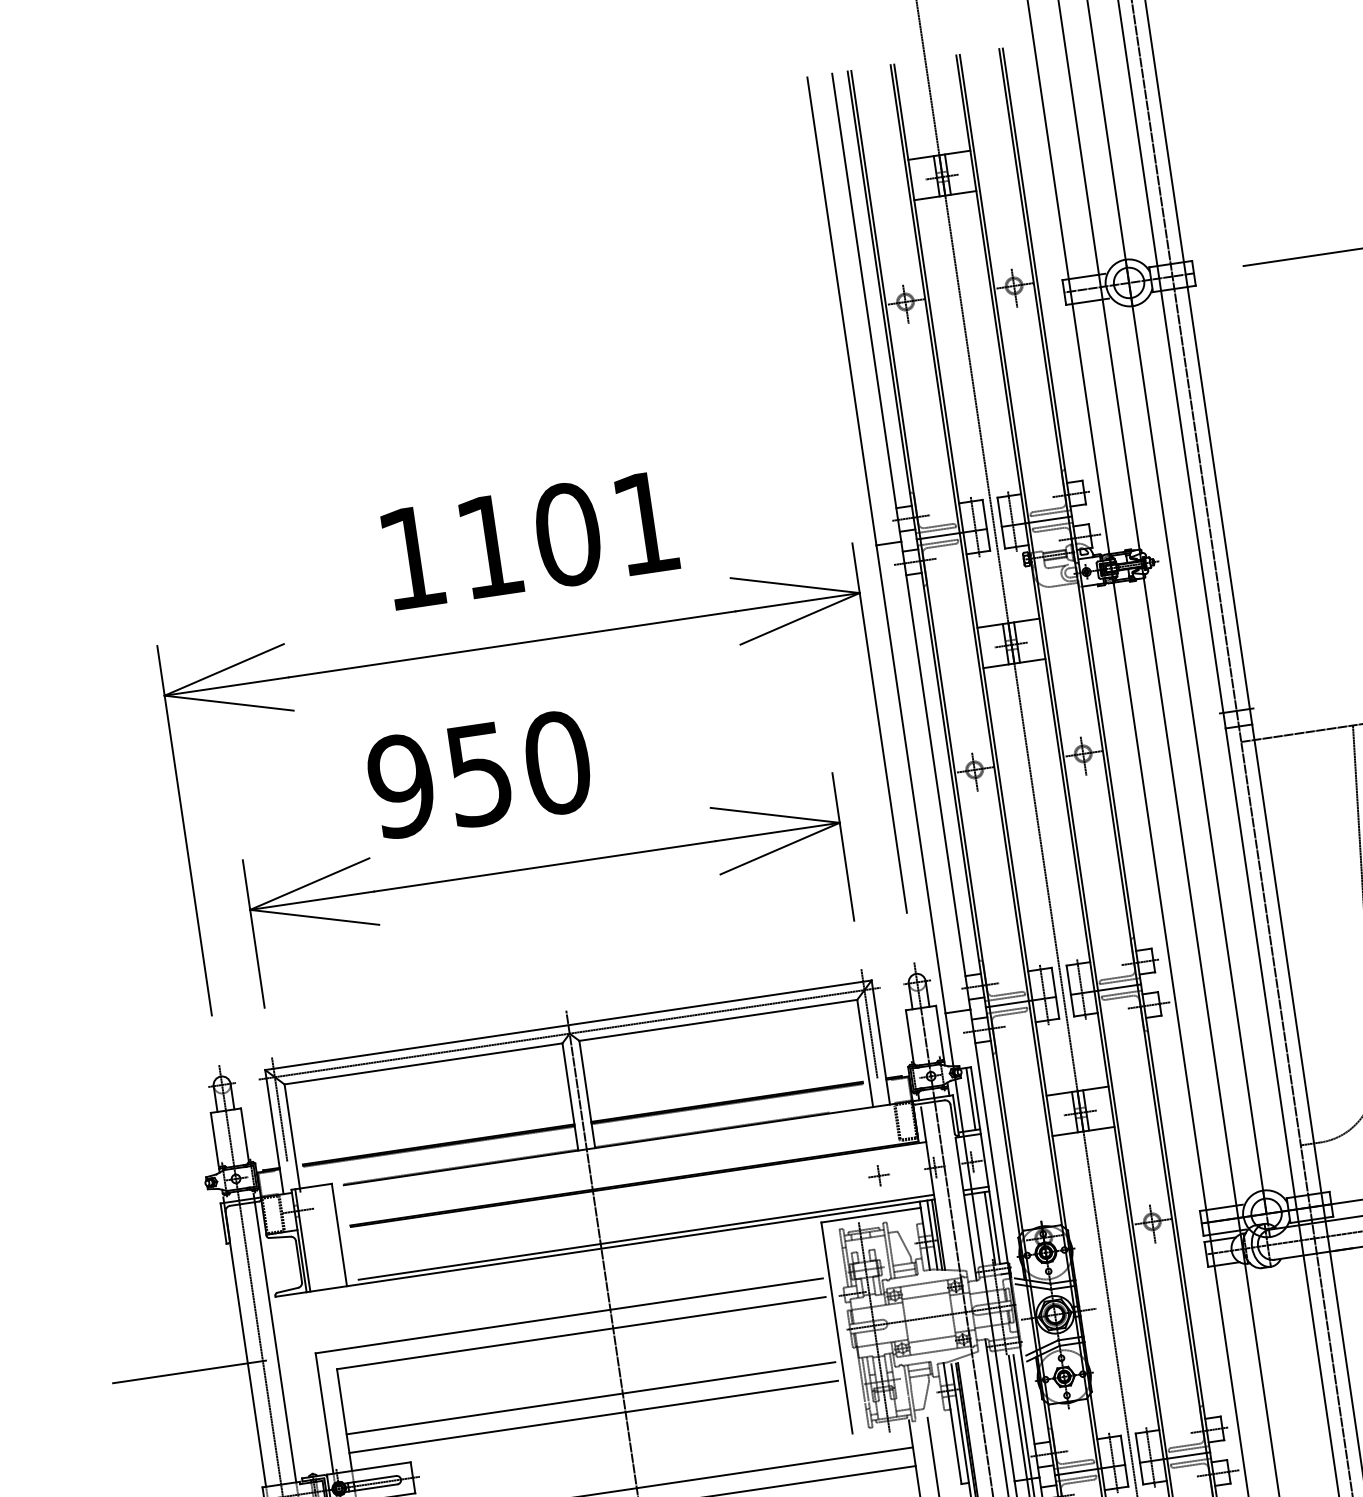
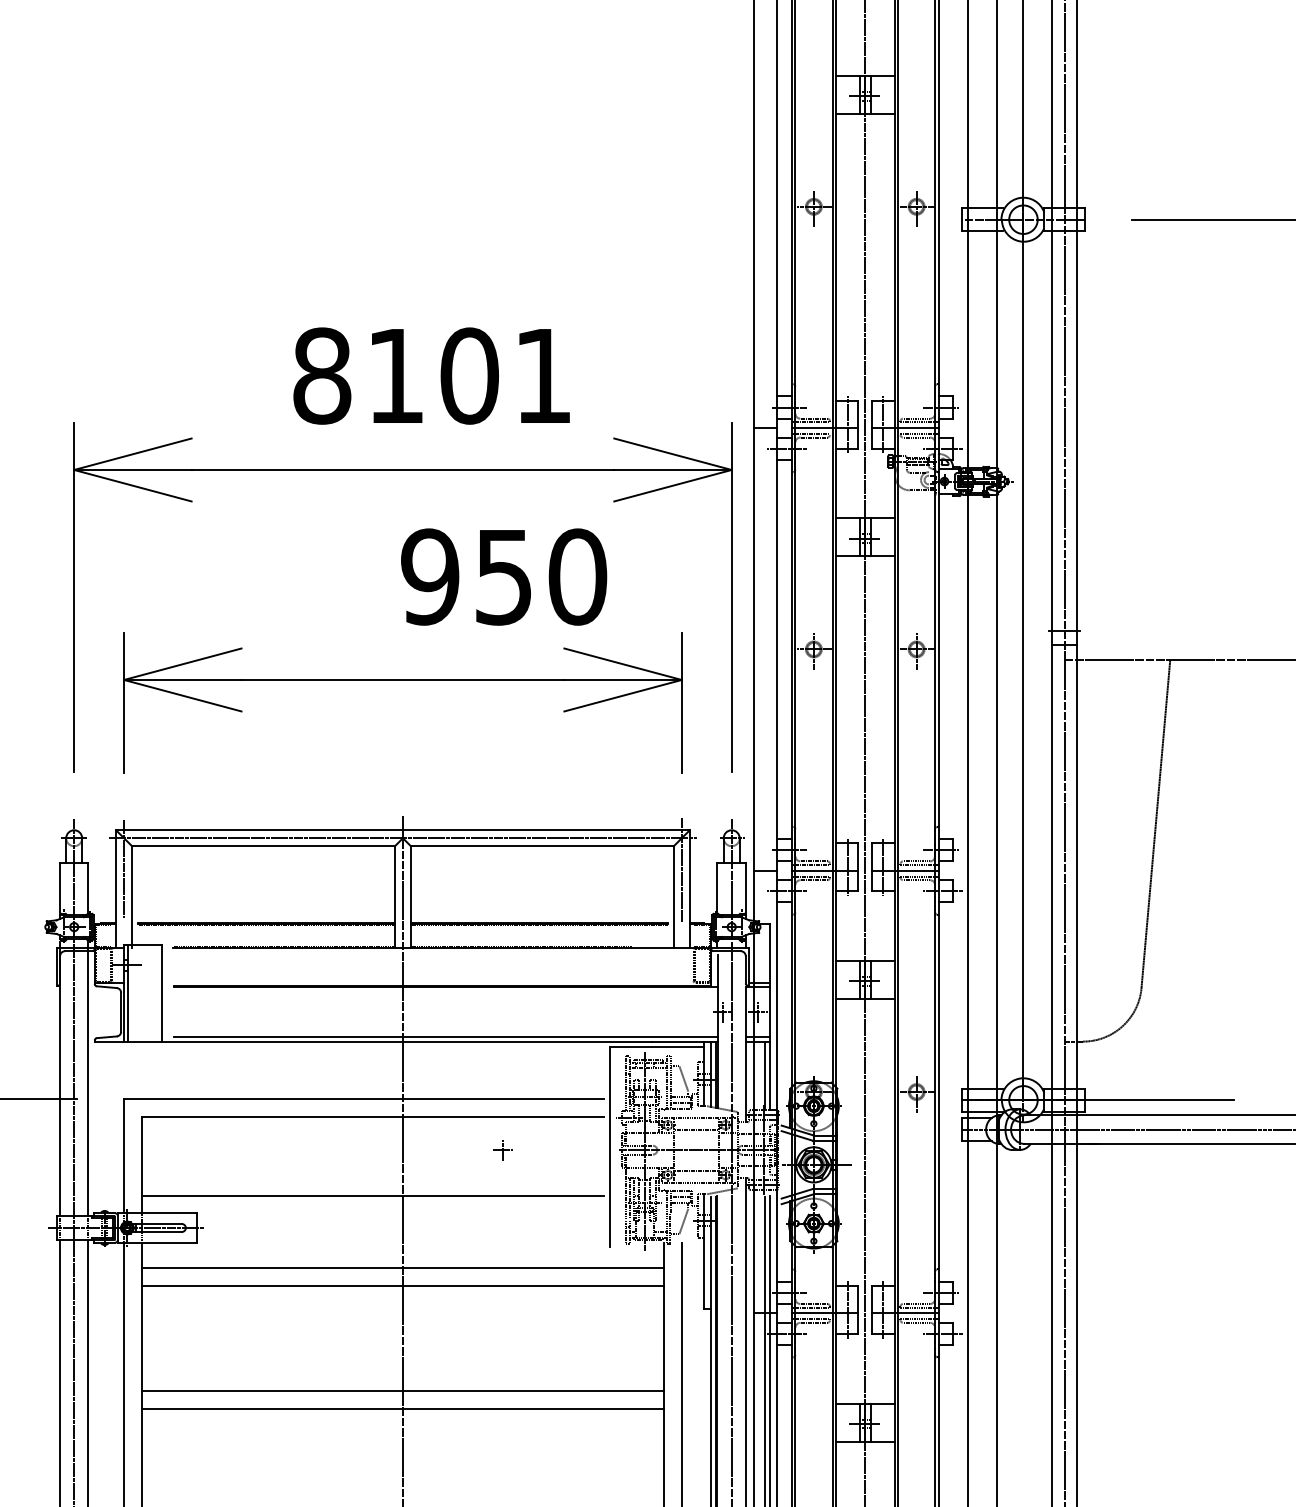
text: (412, 557) -> (322, 375), 1101 -> 8101
text: (480, 773) -> (504, 576), moved
line: (970, 1098) -> (765, 953), removed
part: (878, 1176) -> (502, 1150), moved
line: (590, 1398) -> (372, 1178), removed

